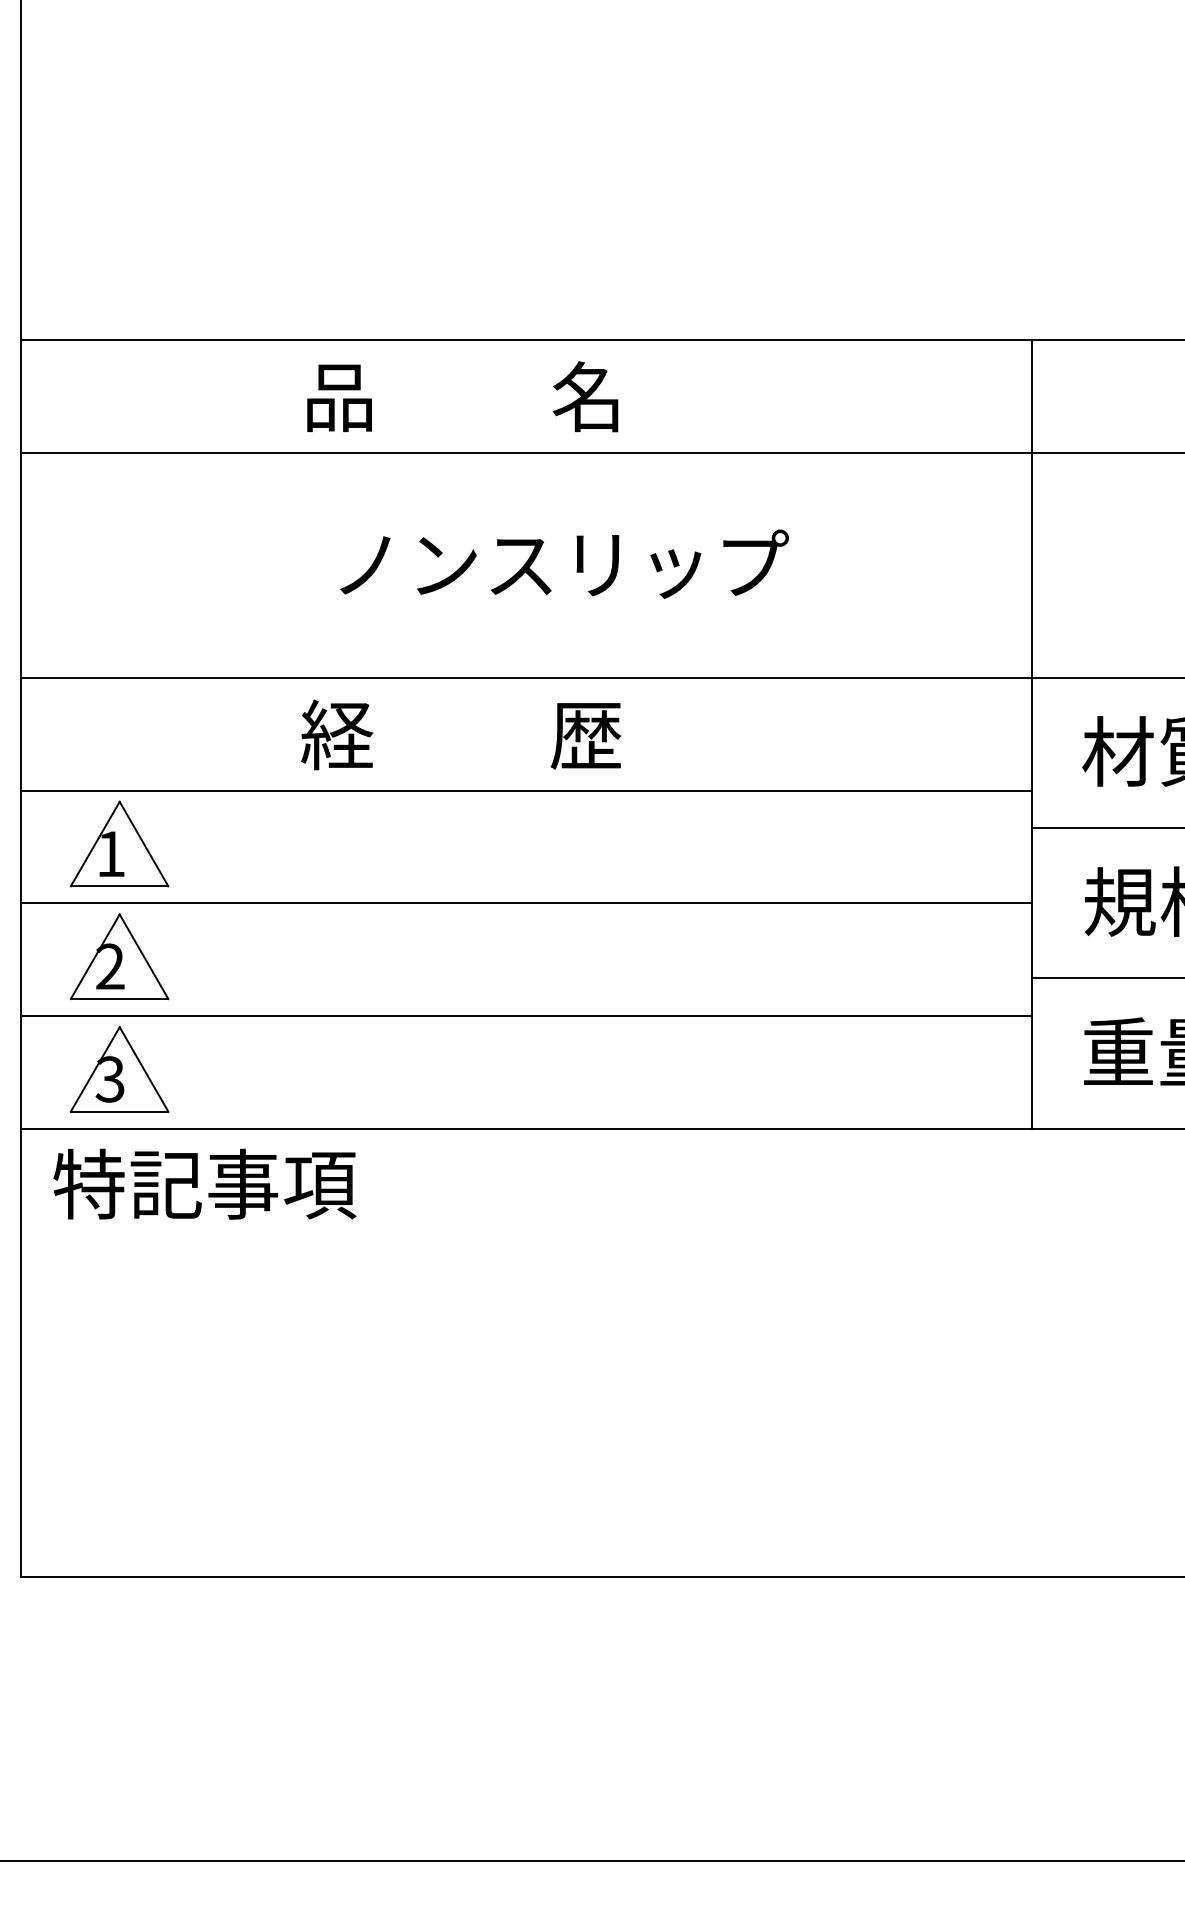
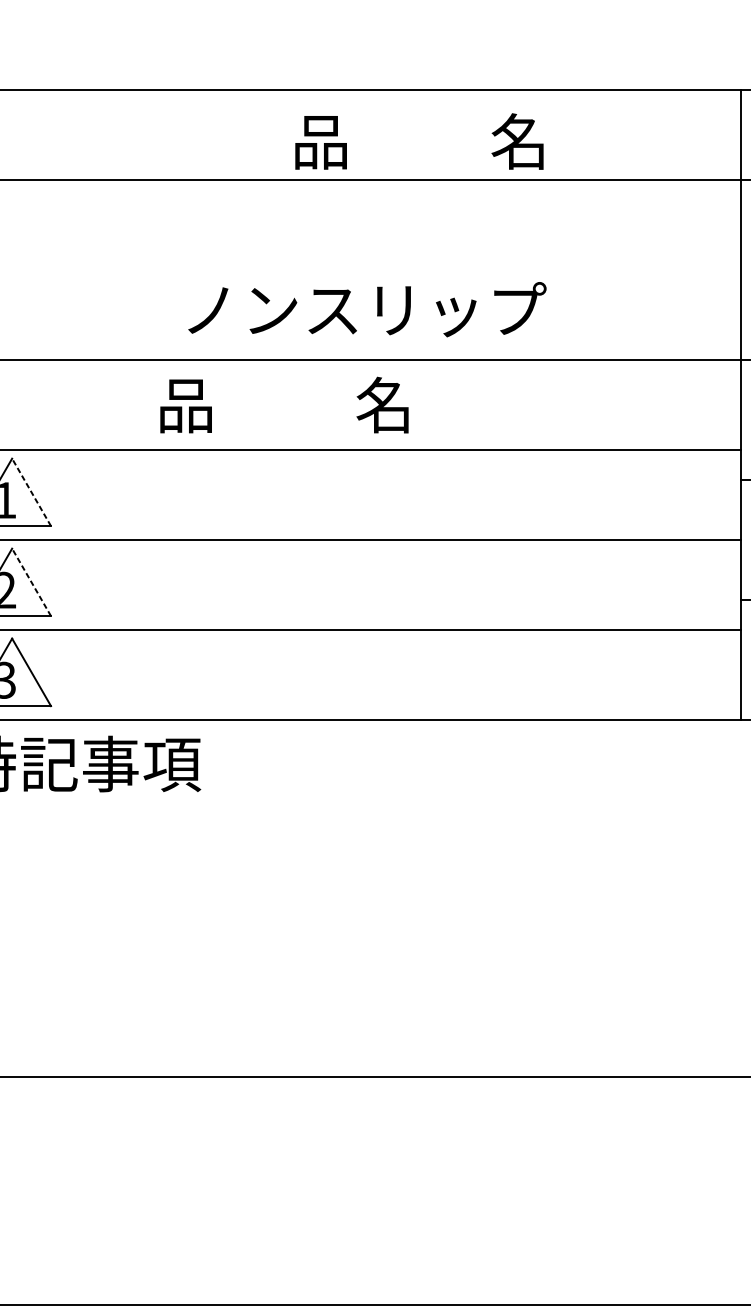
text: (462, 396) -> (419, 141), moved
text: (564, 563) -> (367, 309), moved
text: (461, 734) -> (285, 404), 経          歴 -> 品          名
line: (144, 844) -> (31, 492), solid -> dashed
line: (144, 956) -> (31, 582), solid -> dashed

